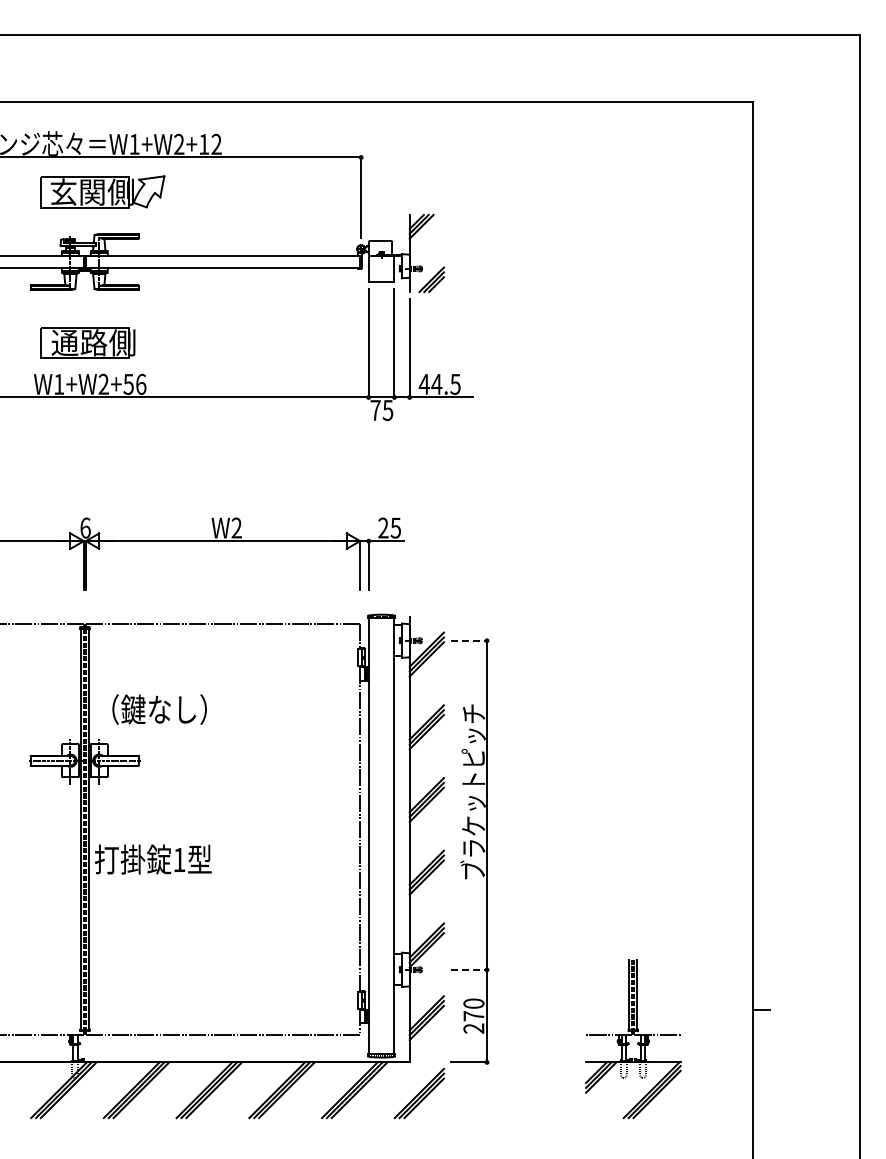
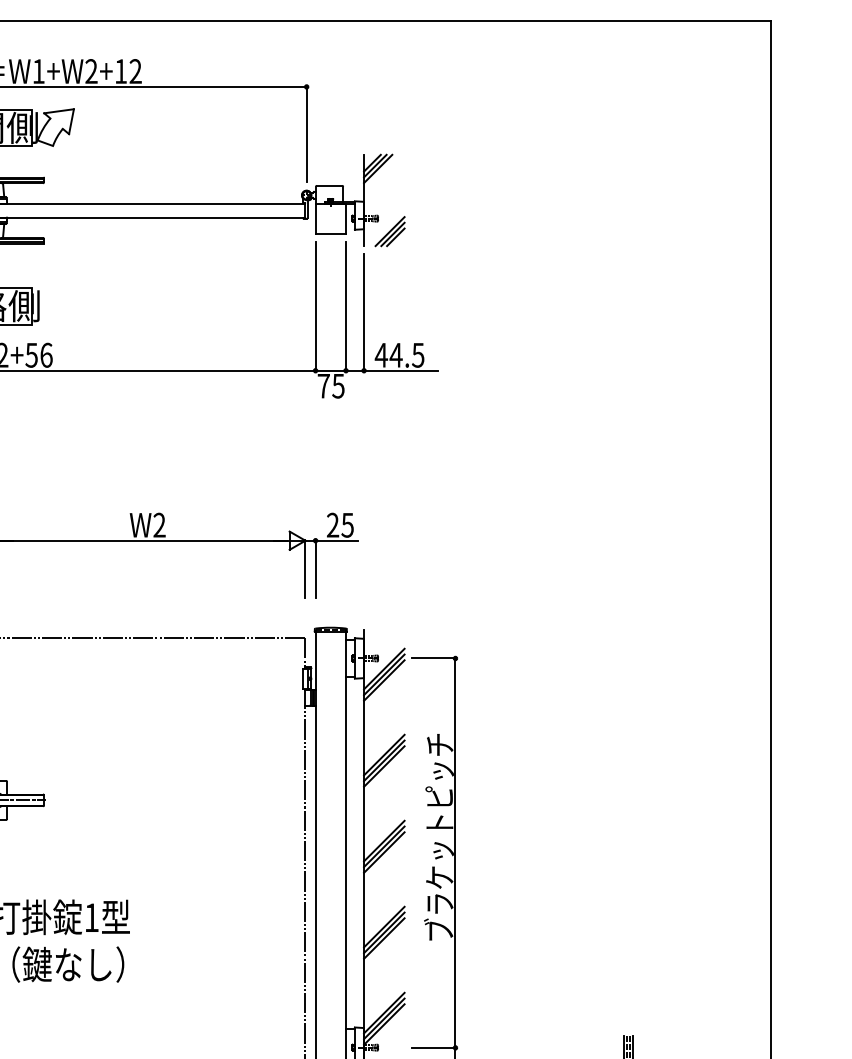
line: (469, 640) -> (434, 658), dashed -> solid
text: (159, 709) -> (68, 964), moved
line: (469, 969) -> (434, 1047), dashed -> solid

